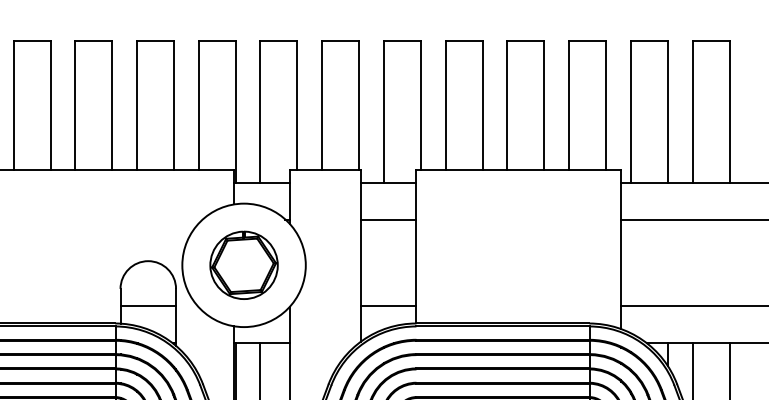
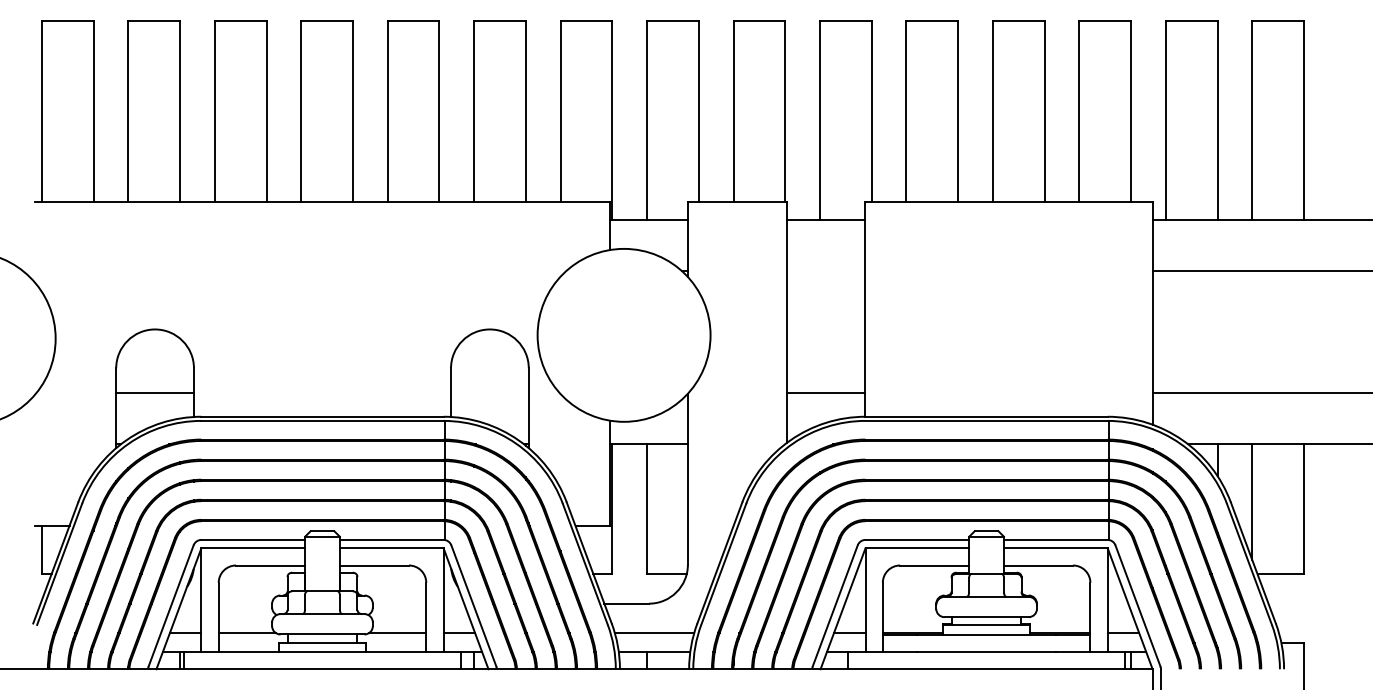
line: (387, 219) -> (825, 271), removed
part: (244, 265) -> (624, 335), removed
line: (147, 306) -> (489, 392), removed

